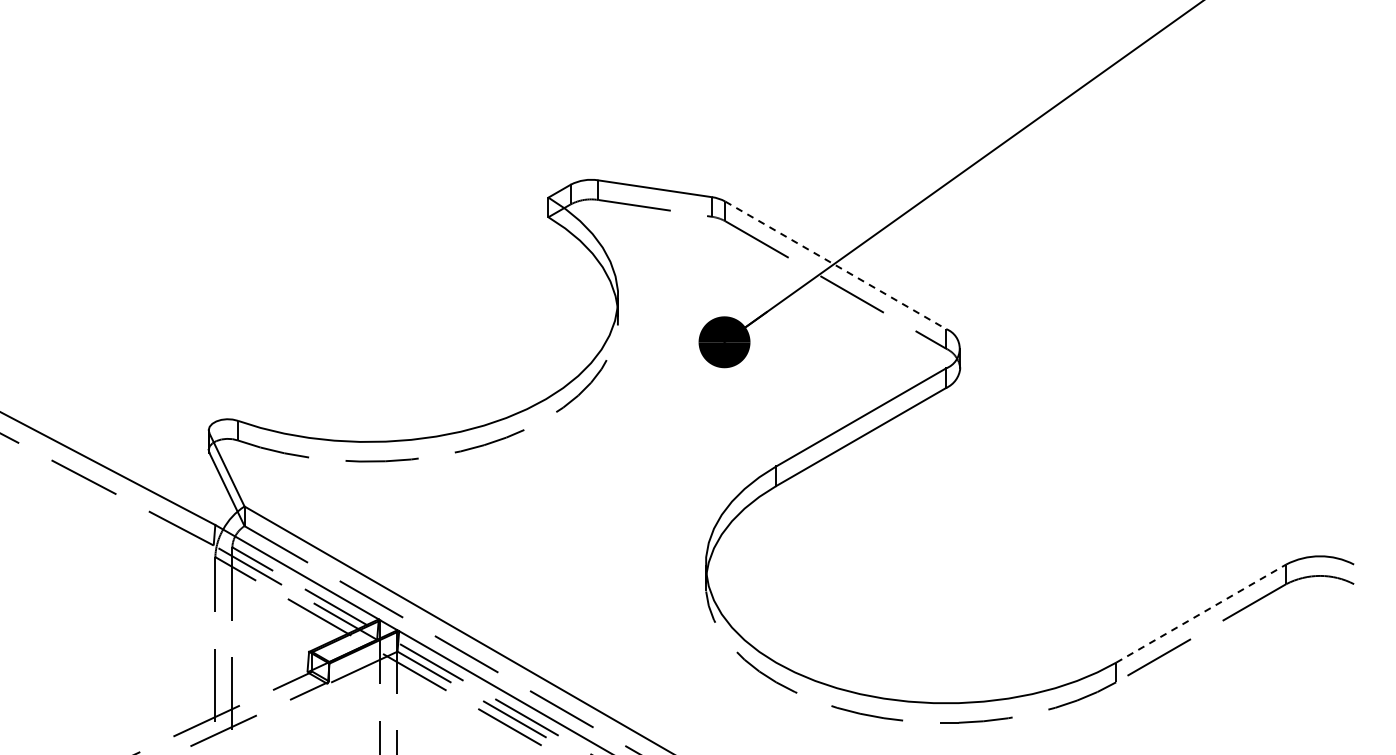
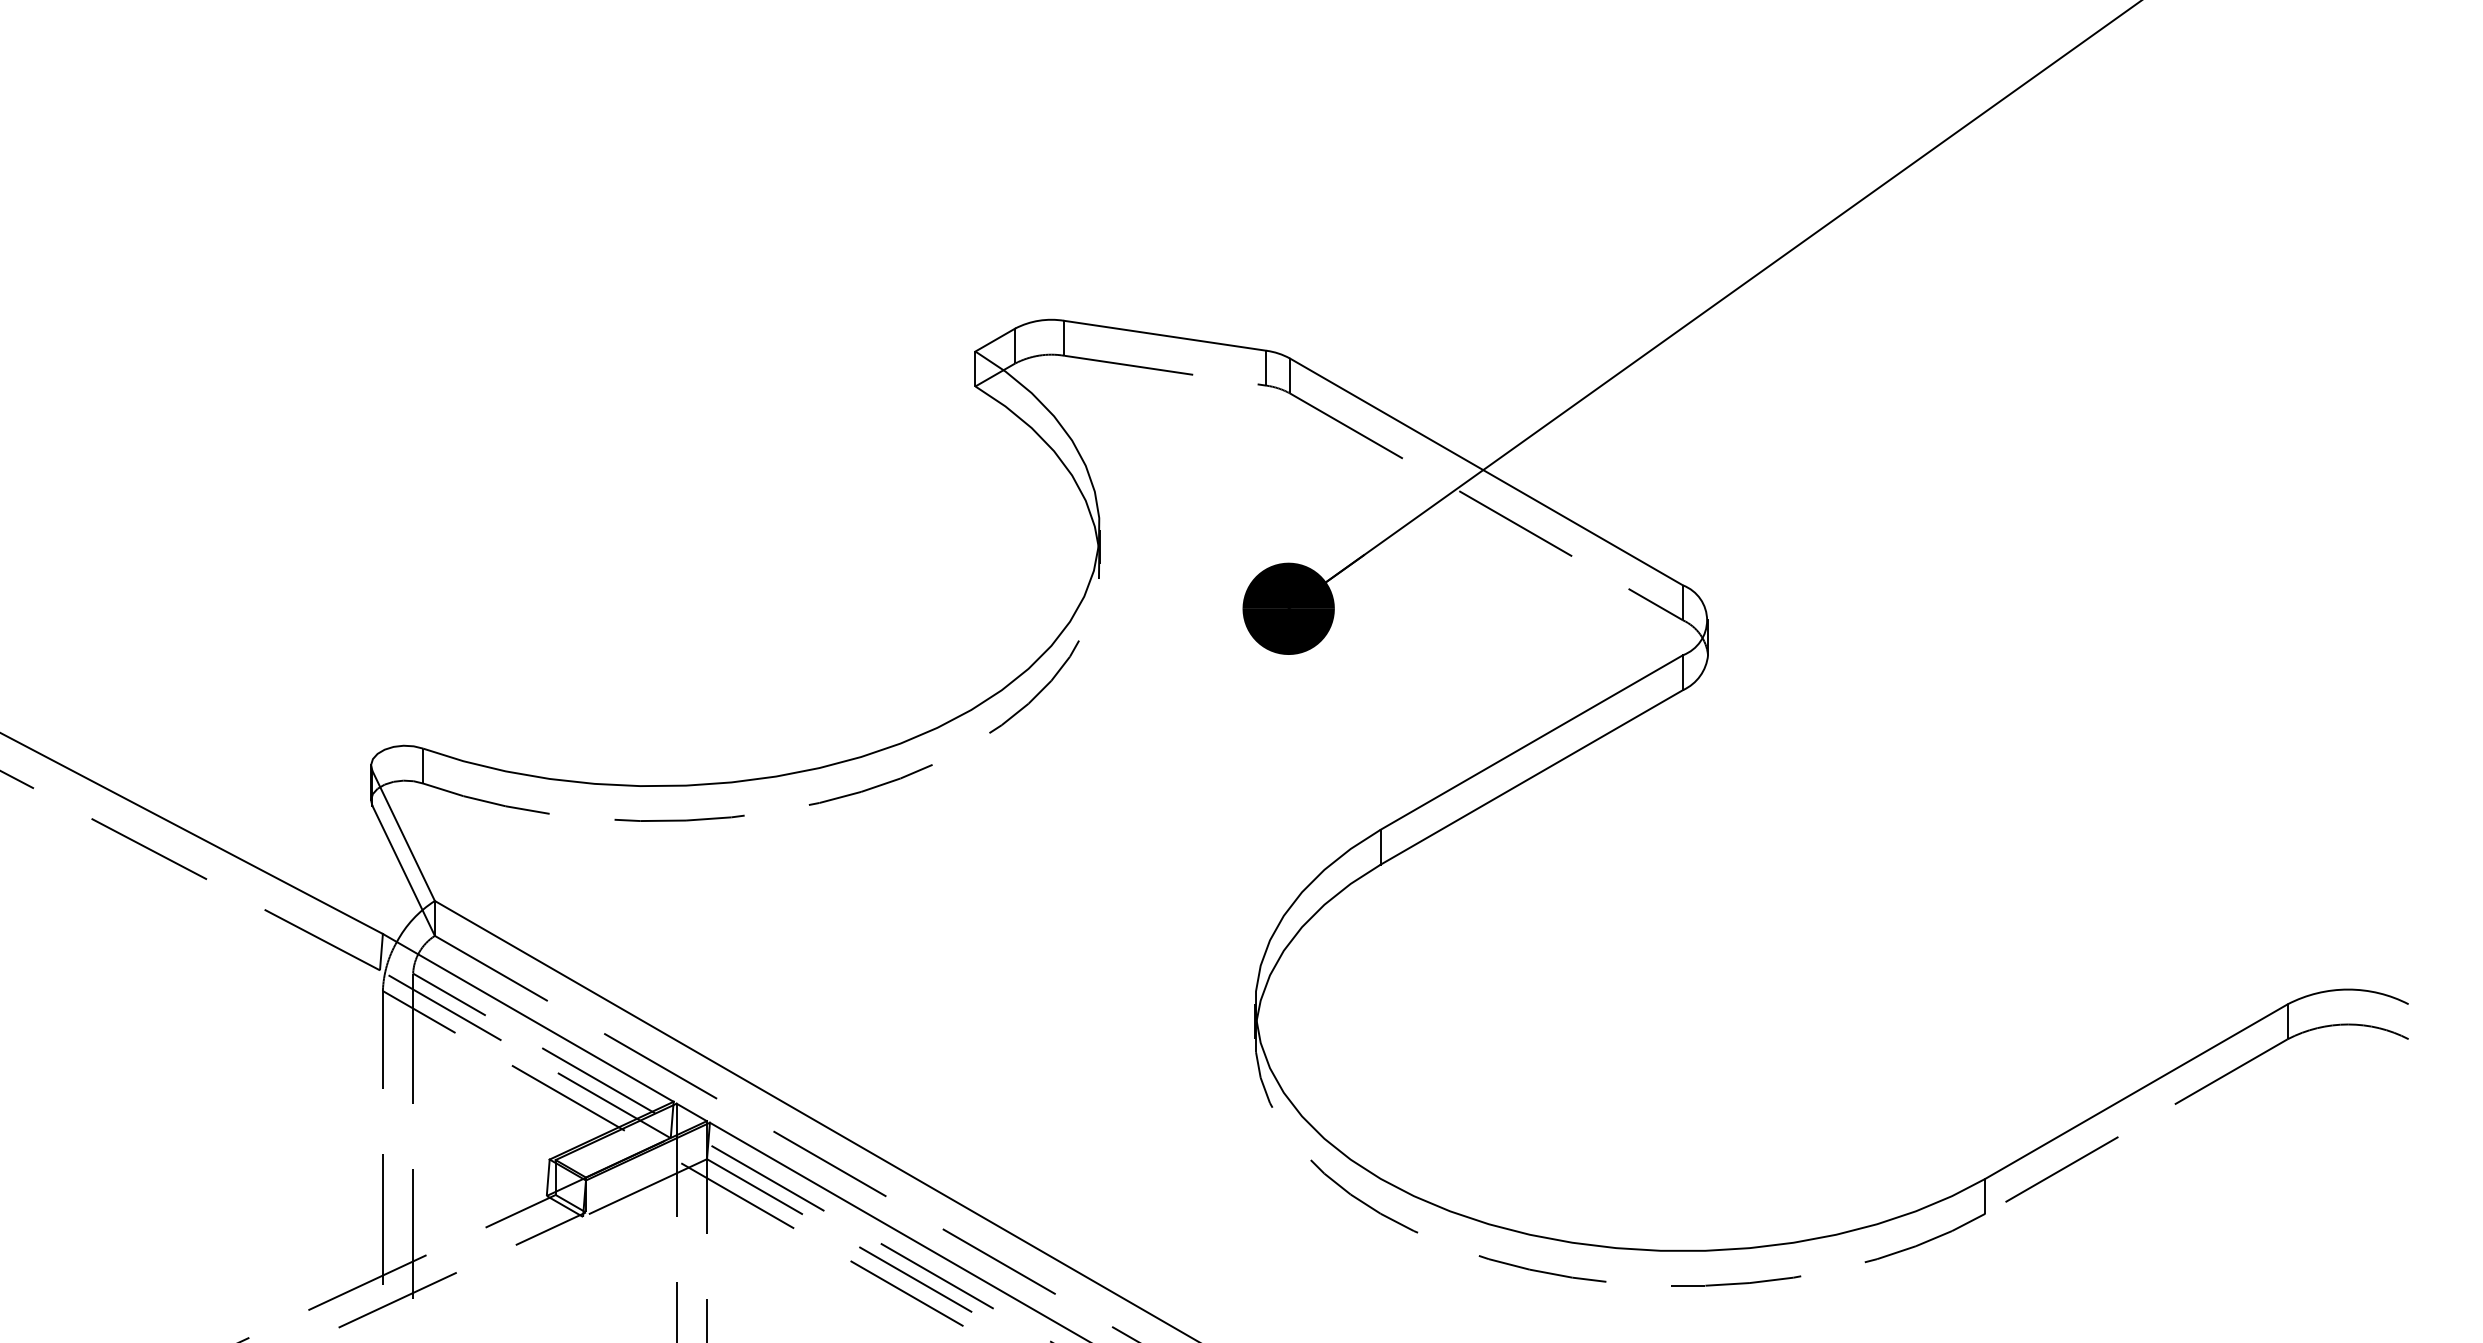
line: (835, 265) -> (1486, 472), dashed -> solid
line: (1201, 613) -> (2137, 1091), dashed -> solid

